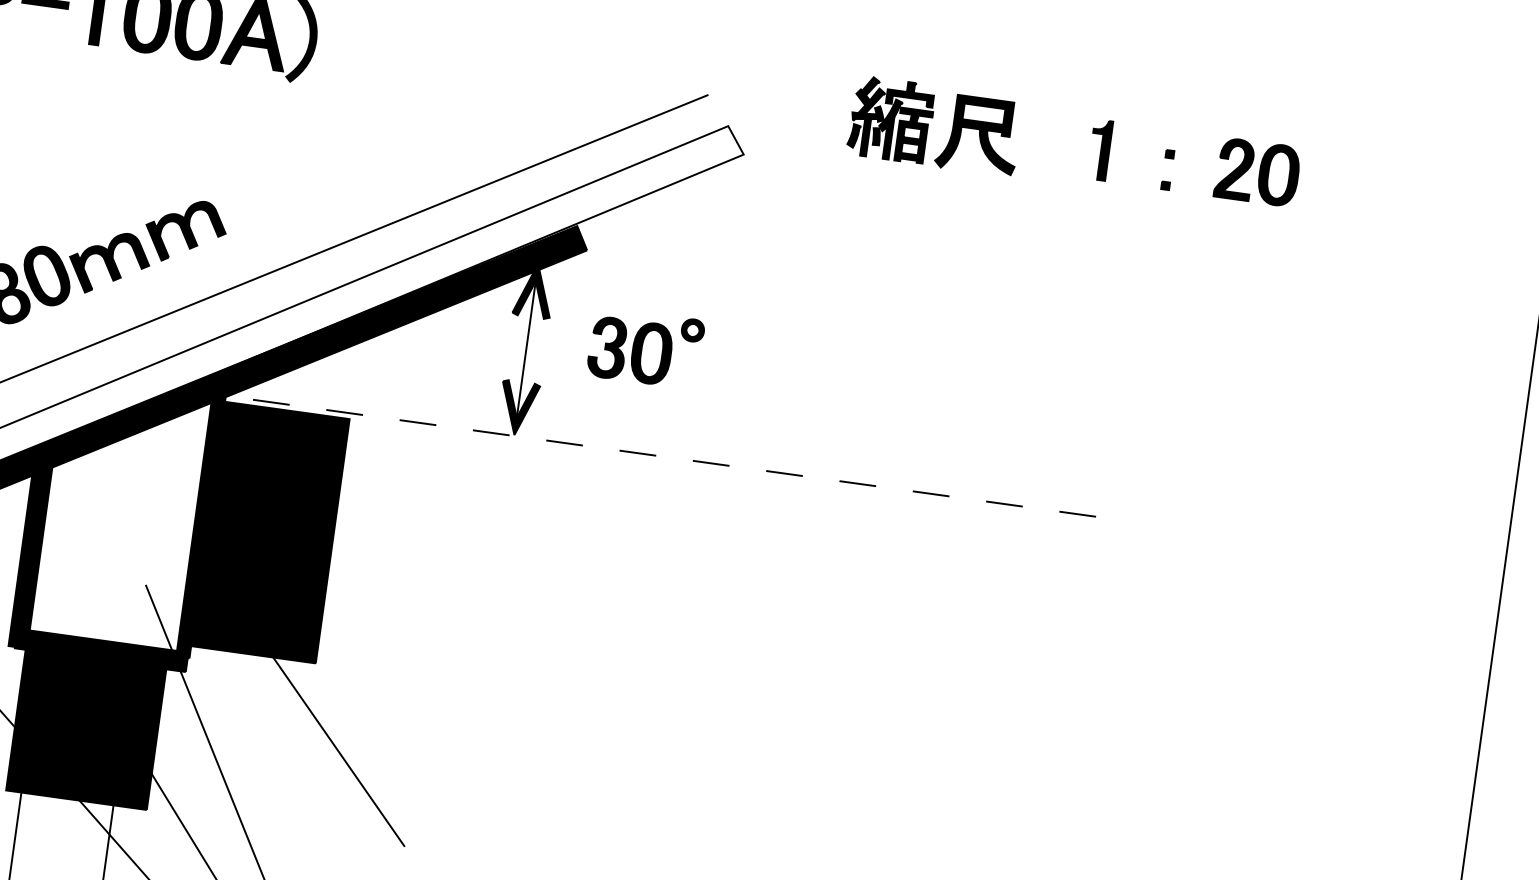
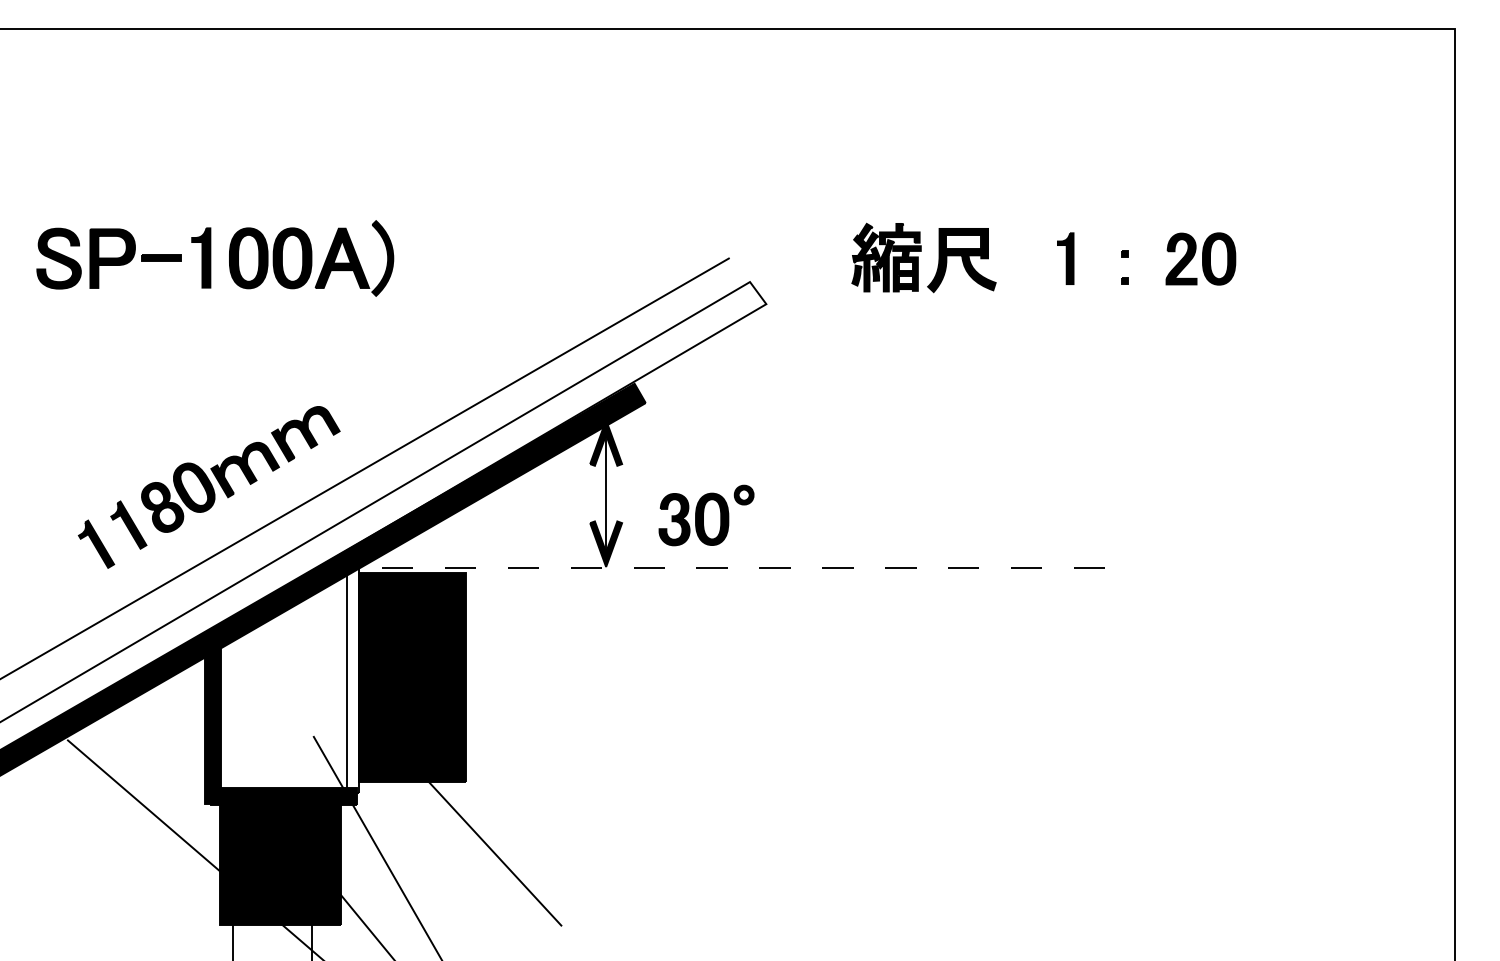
part: (645, 348) -> (706, 515), moved
fill: (201, 521) -> (352, 676), removed

